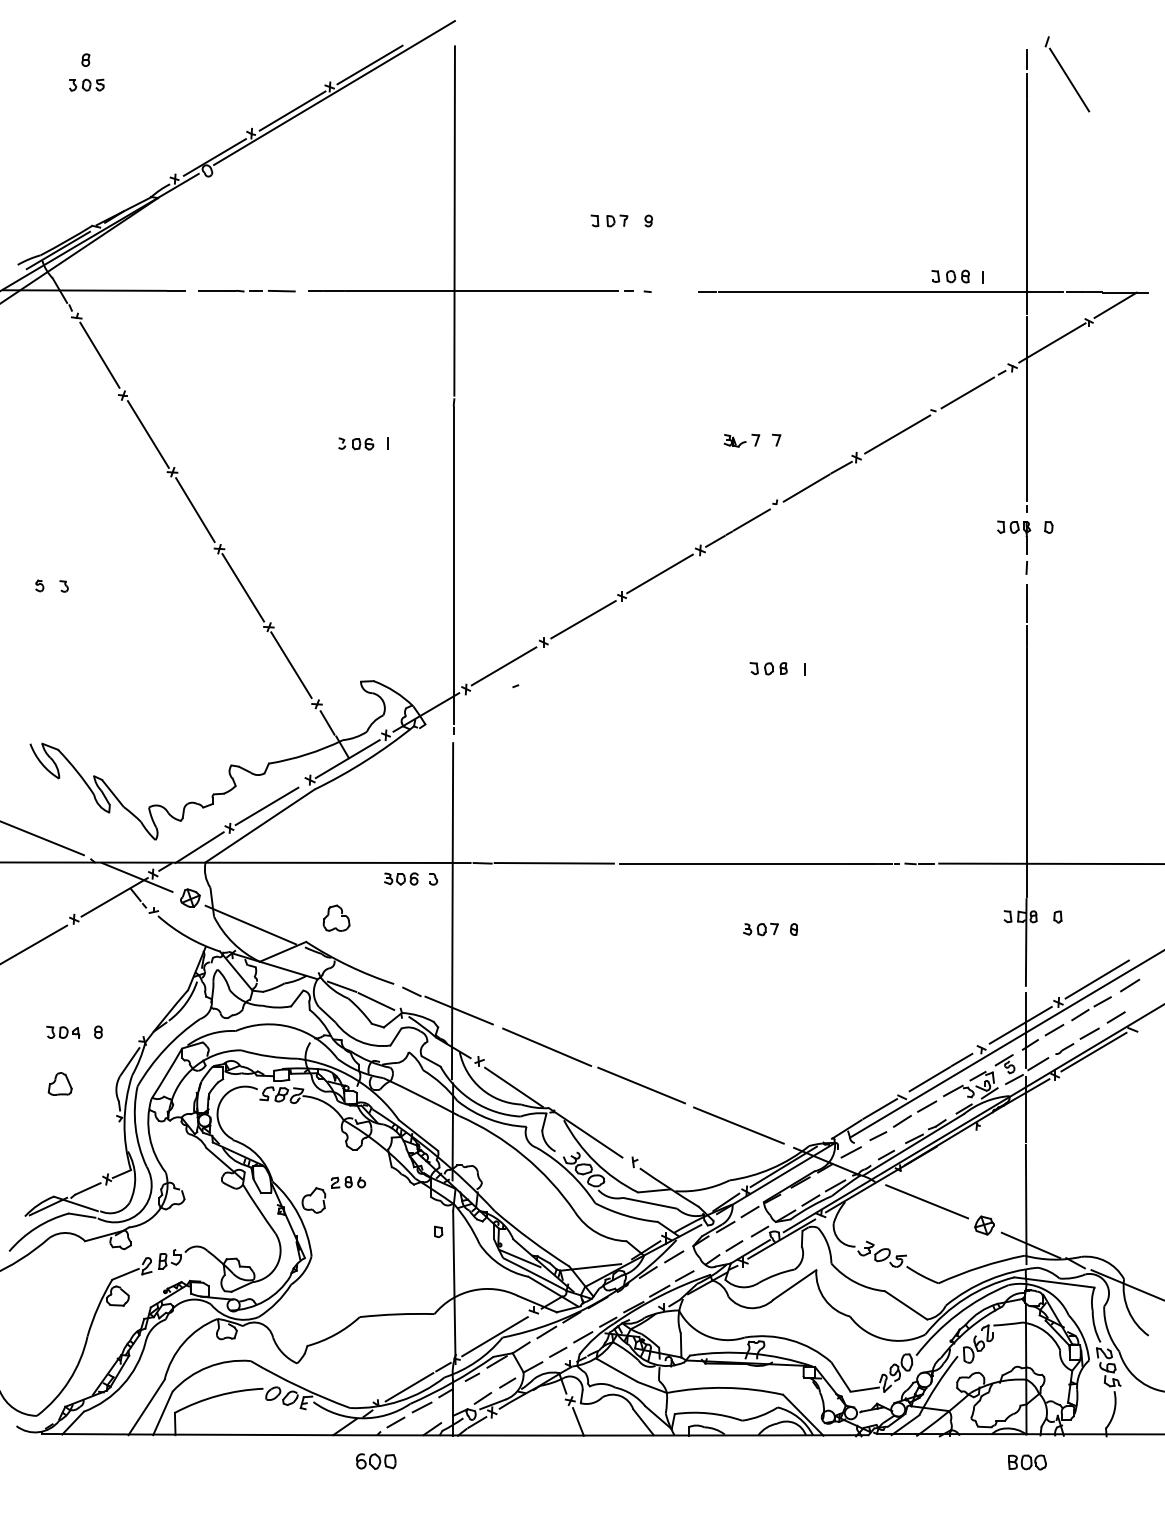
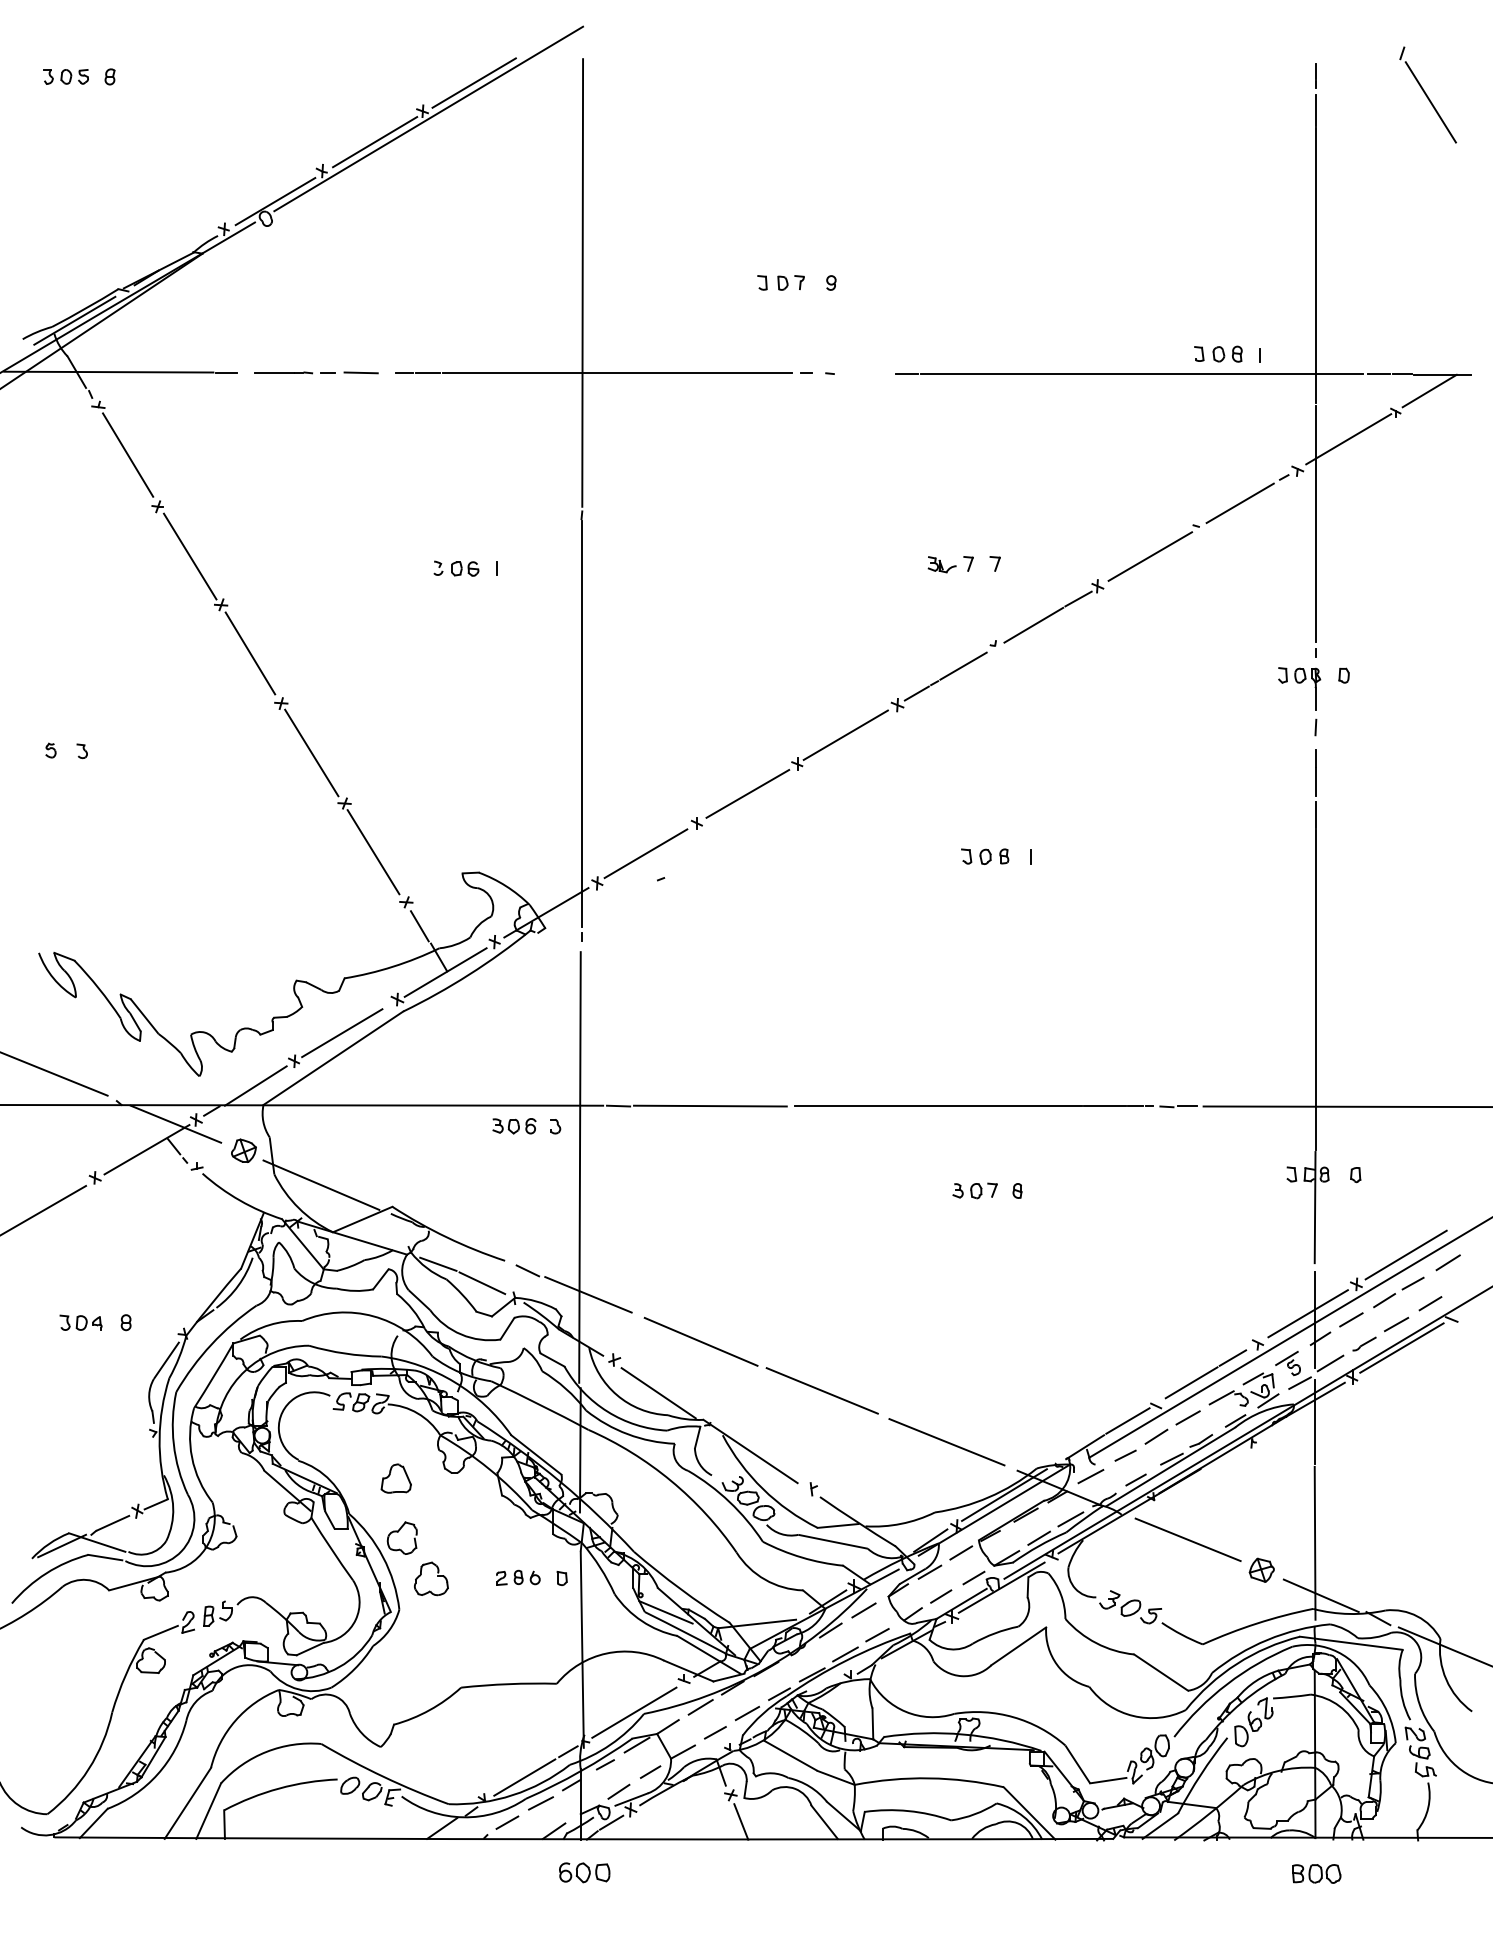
part: (1067, 74) -> (1428, 95), moved
part: (86, 84) -> (66, 76), moved
part: (336, 917) -> (431, 1577), moved
part: (59, 1083) -> (395, 1477), moved
part: (348, 1182) -> (518, 1577), moved
part: (376, 1461) -> (585, 1872), moved

